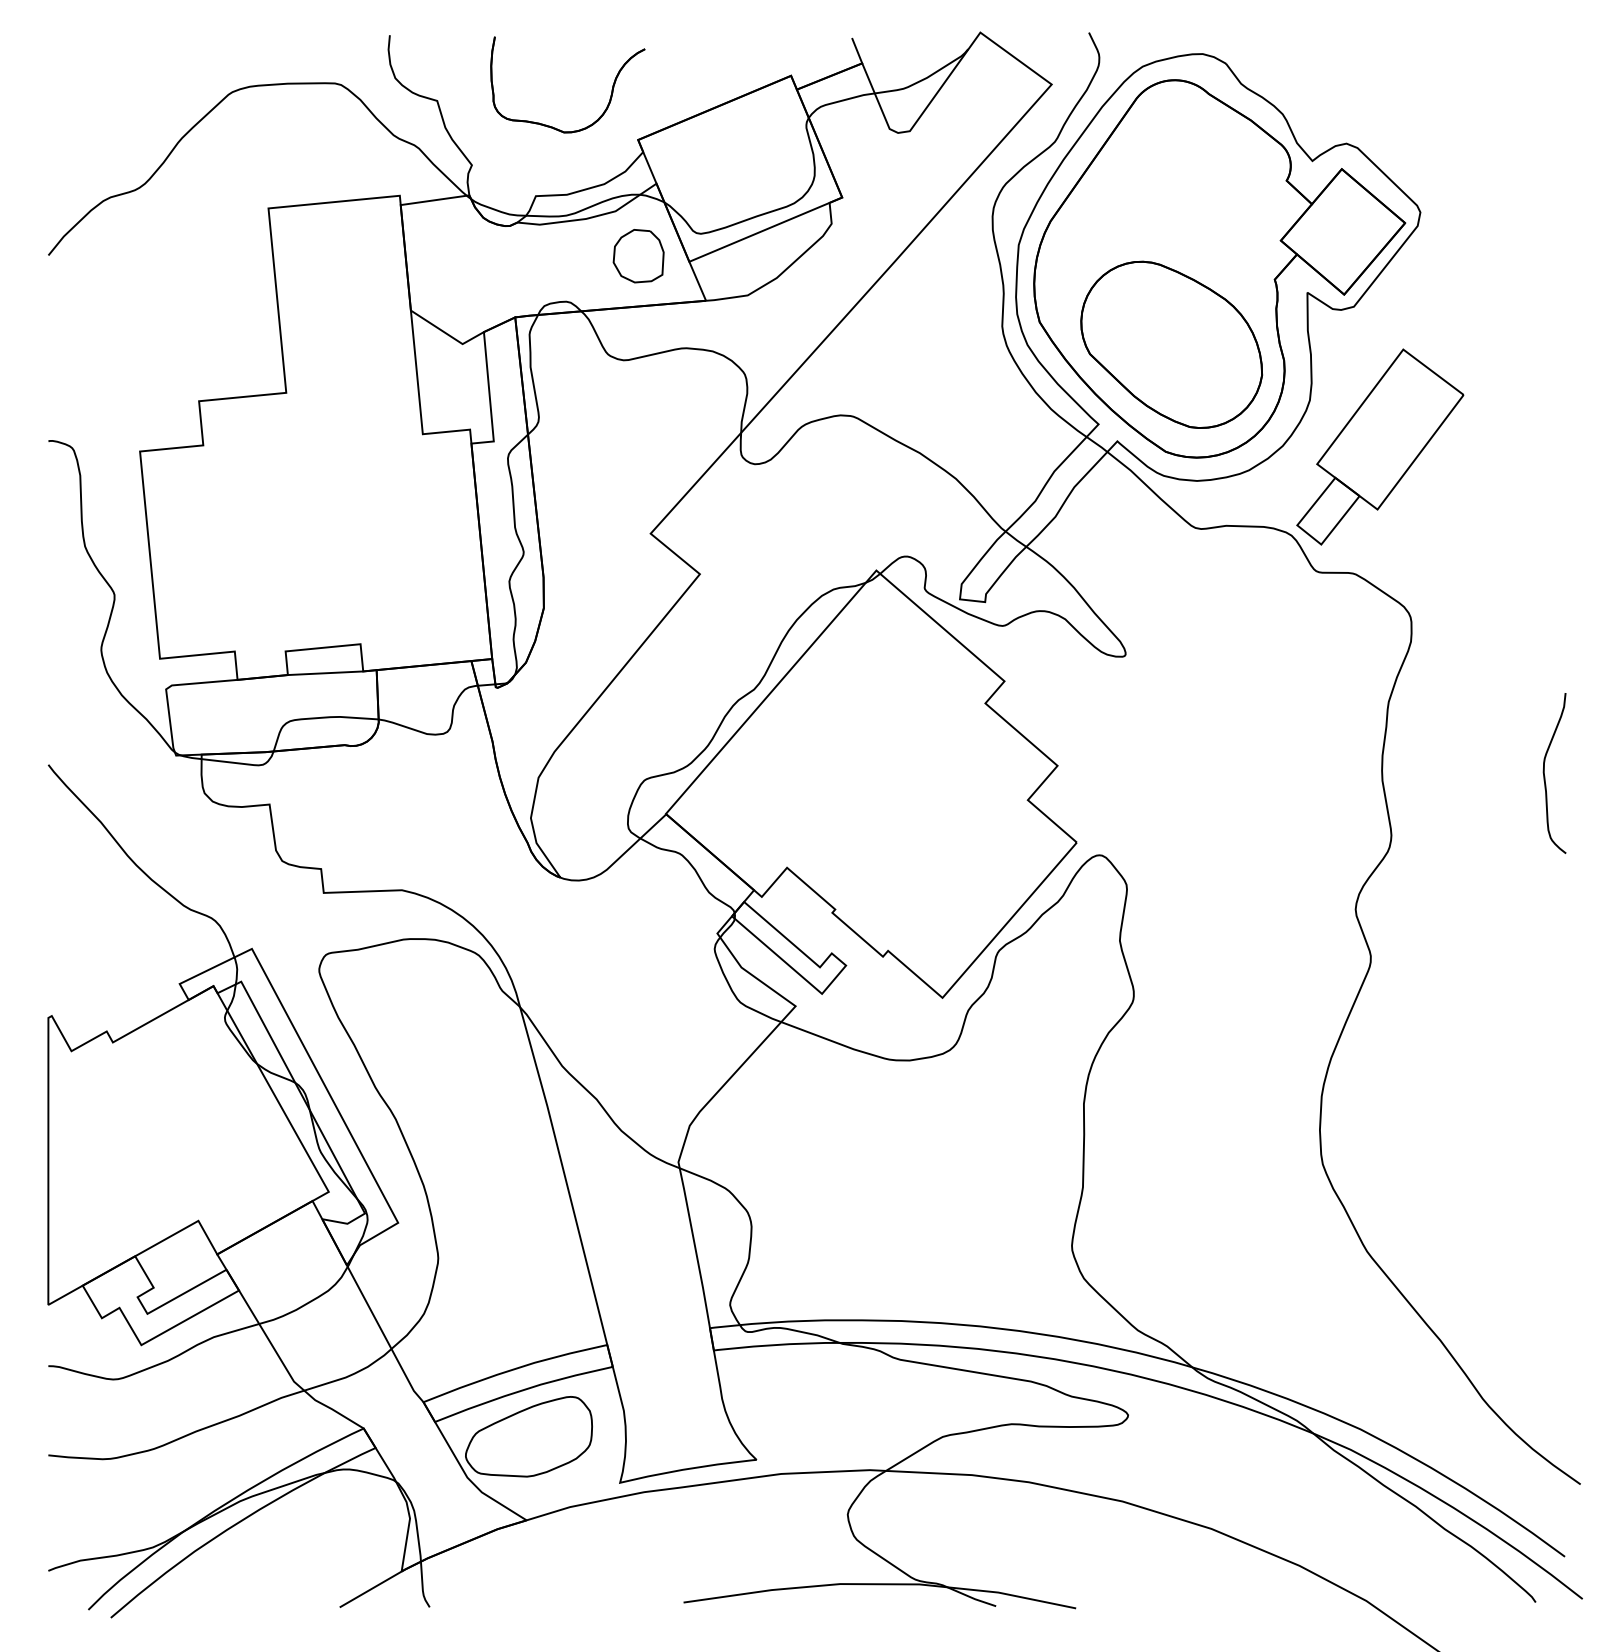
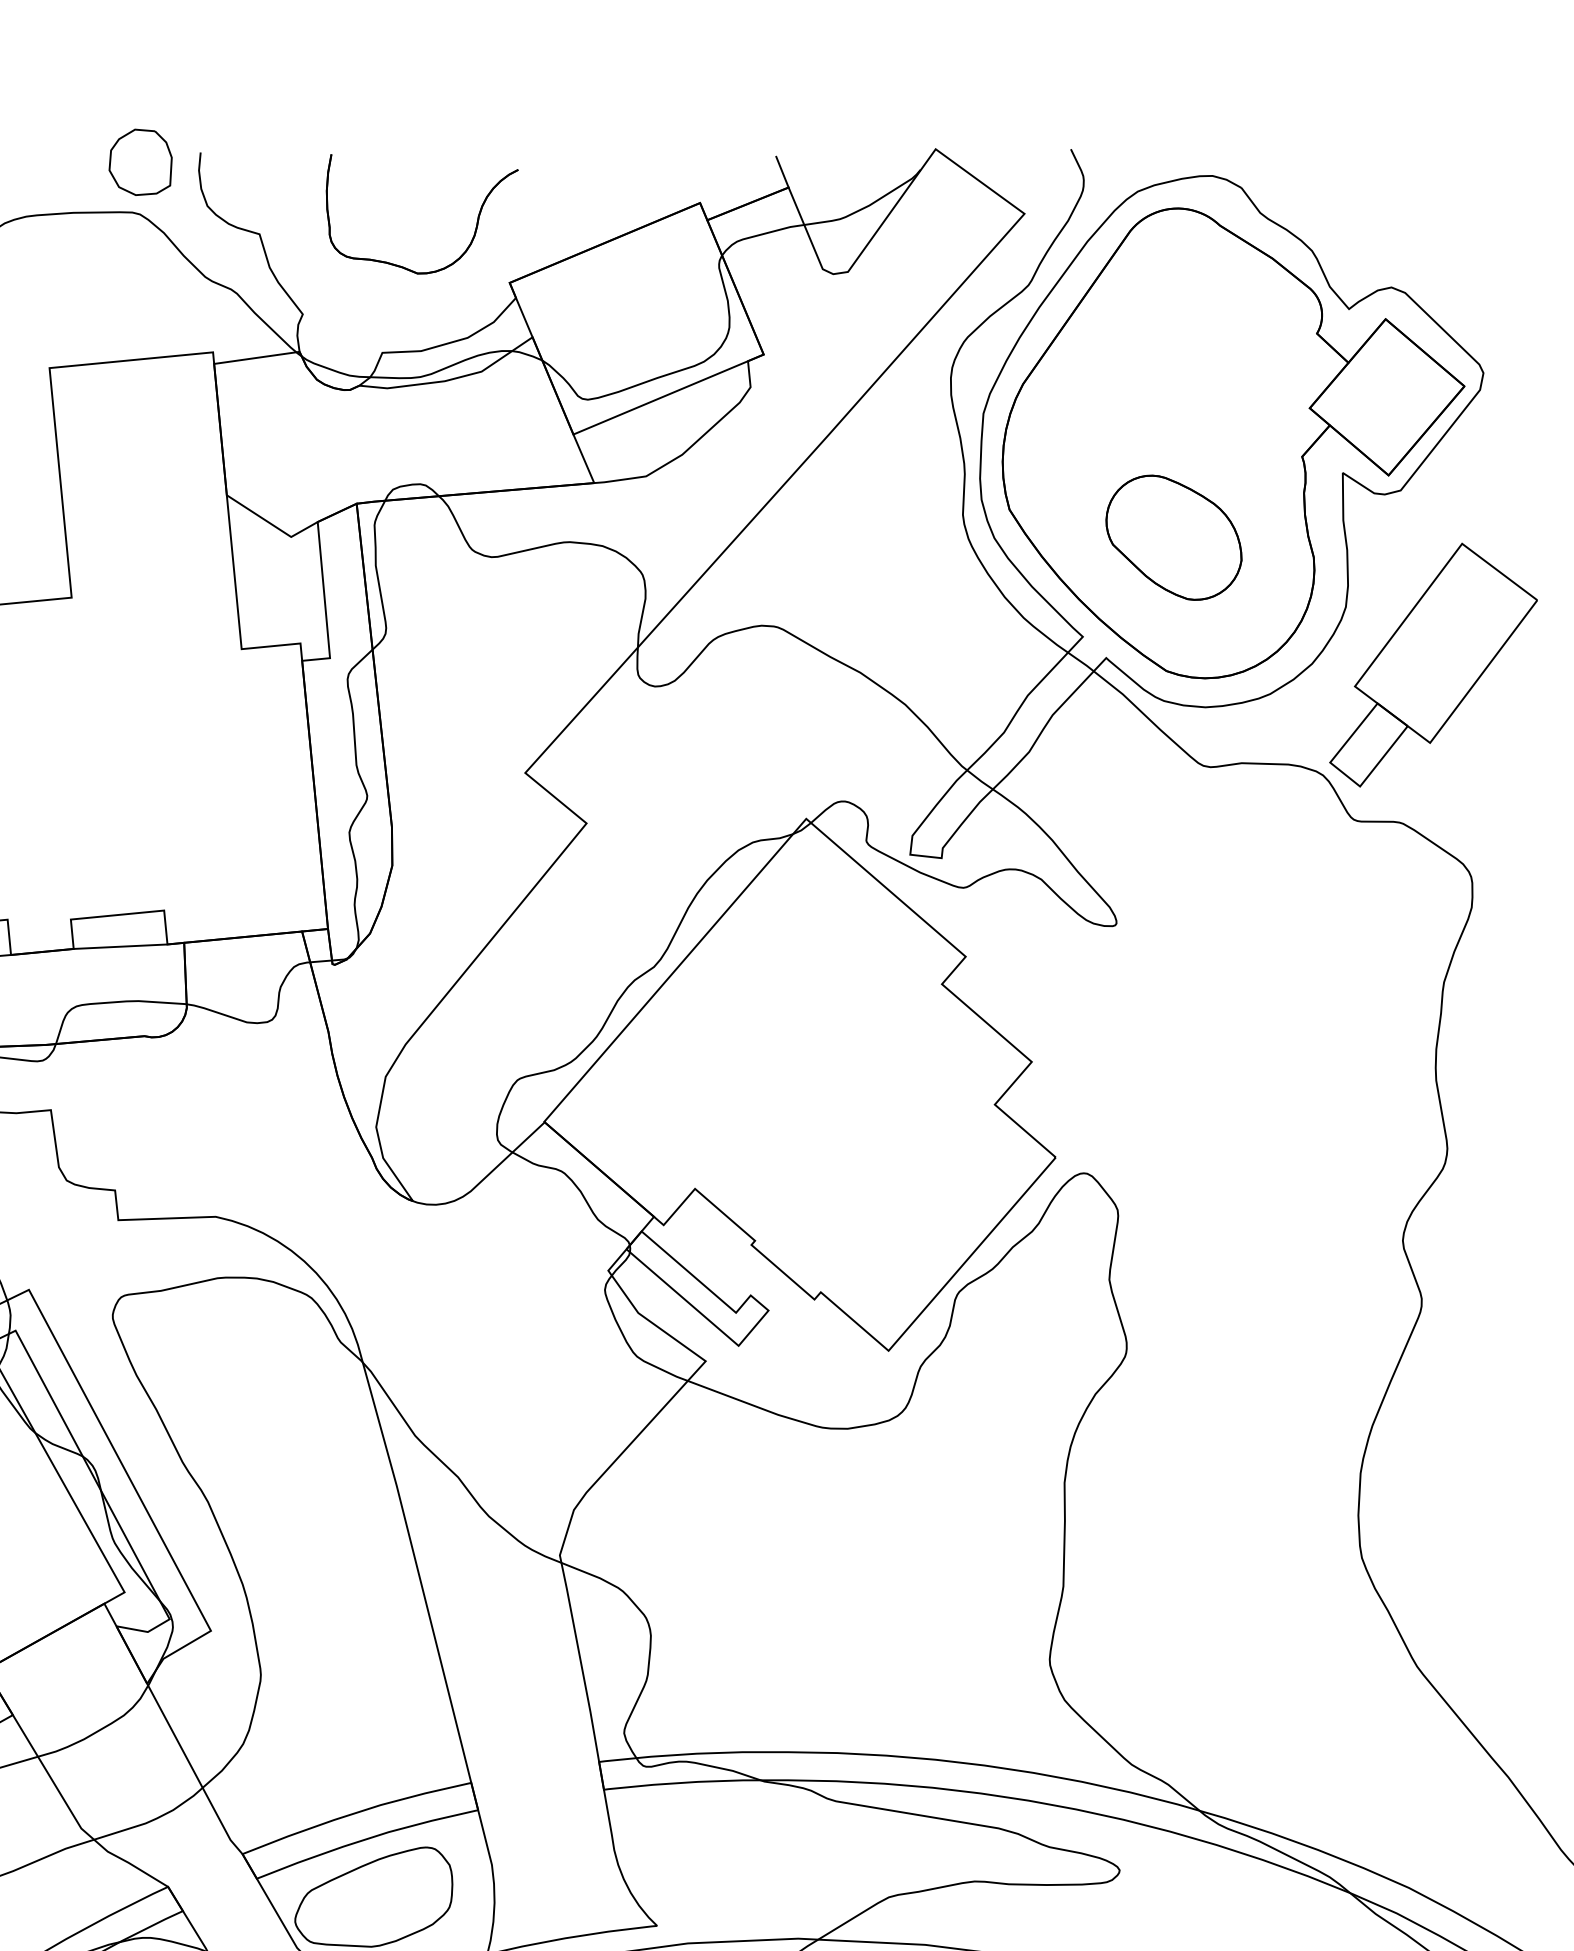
part: (638, 256) -> (140, 162), moved
part: (1171, 344) -> (1173, 537), size x0.6

